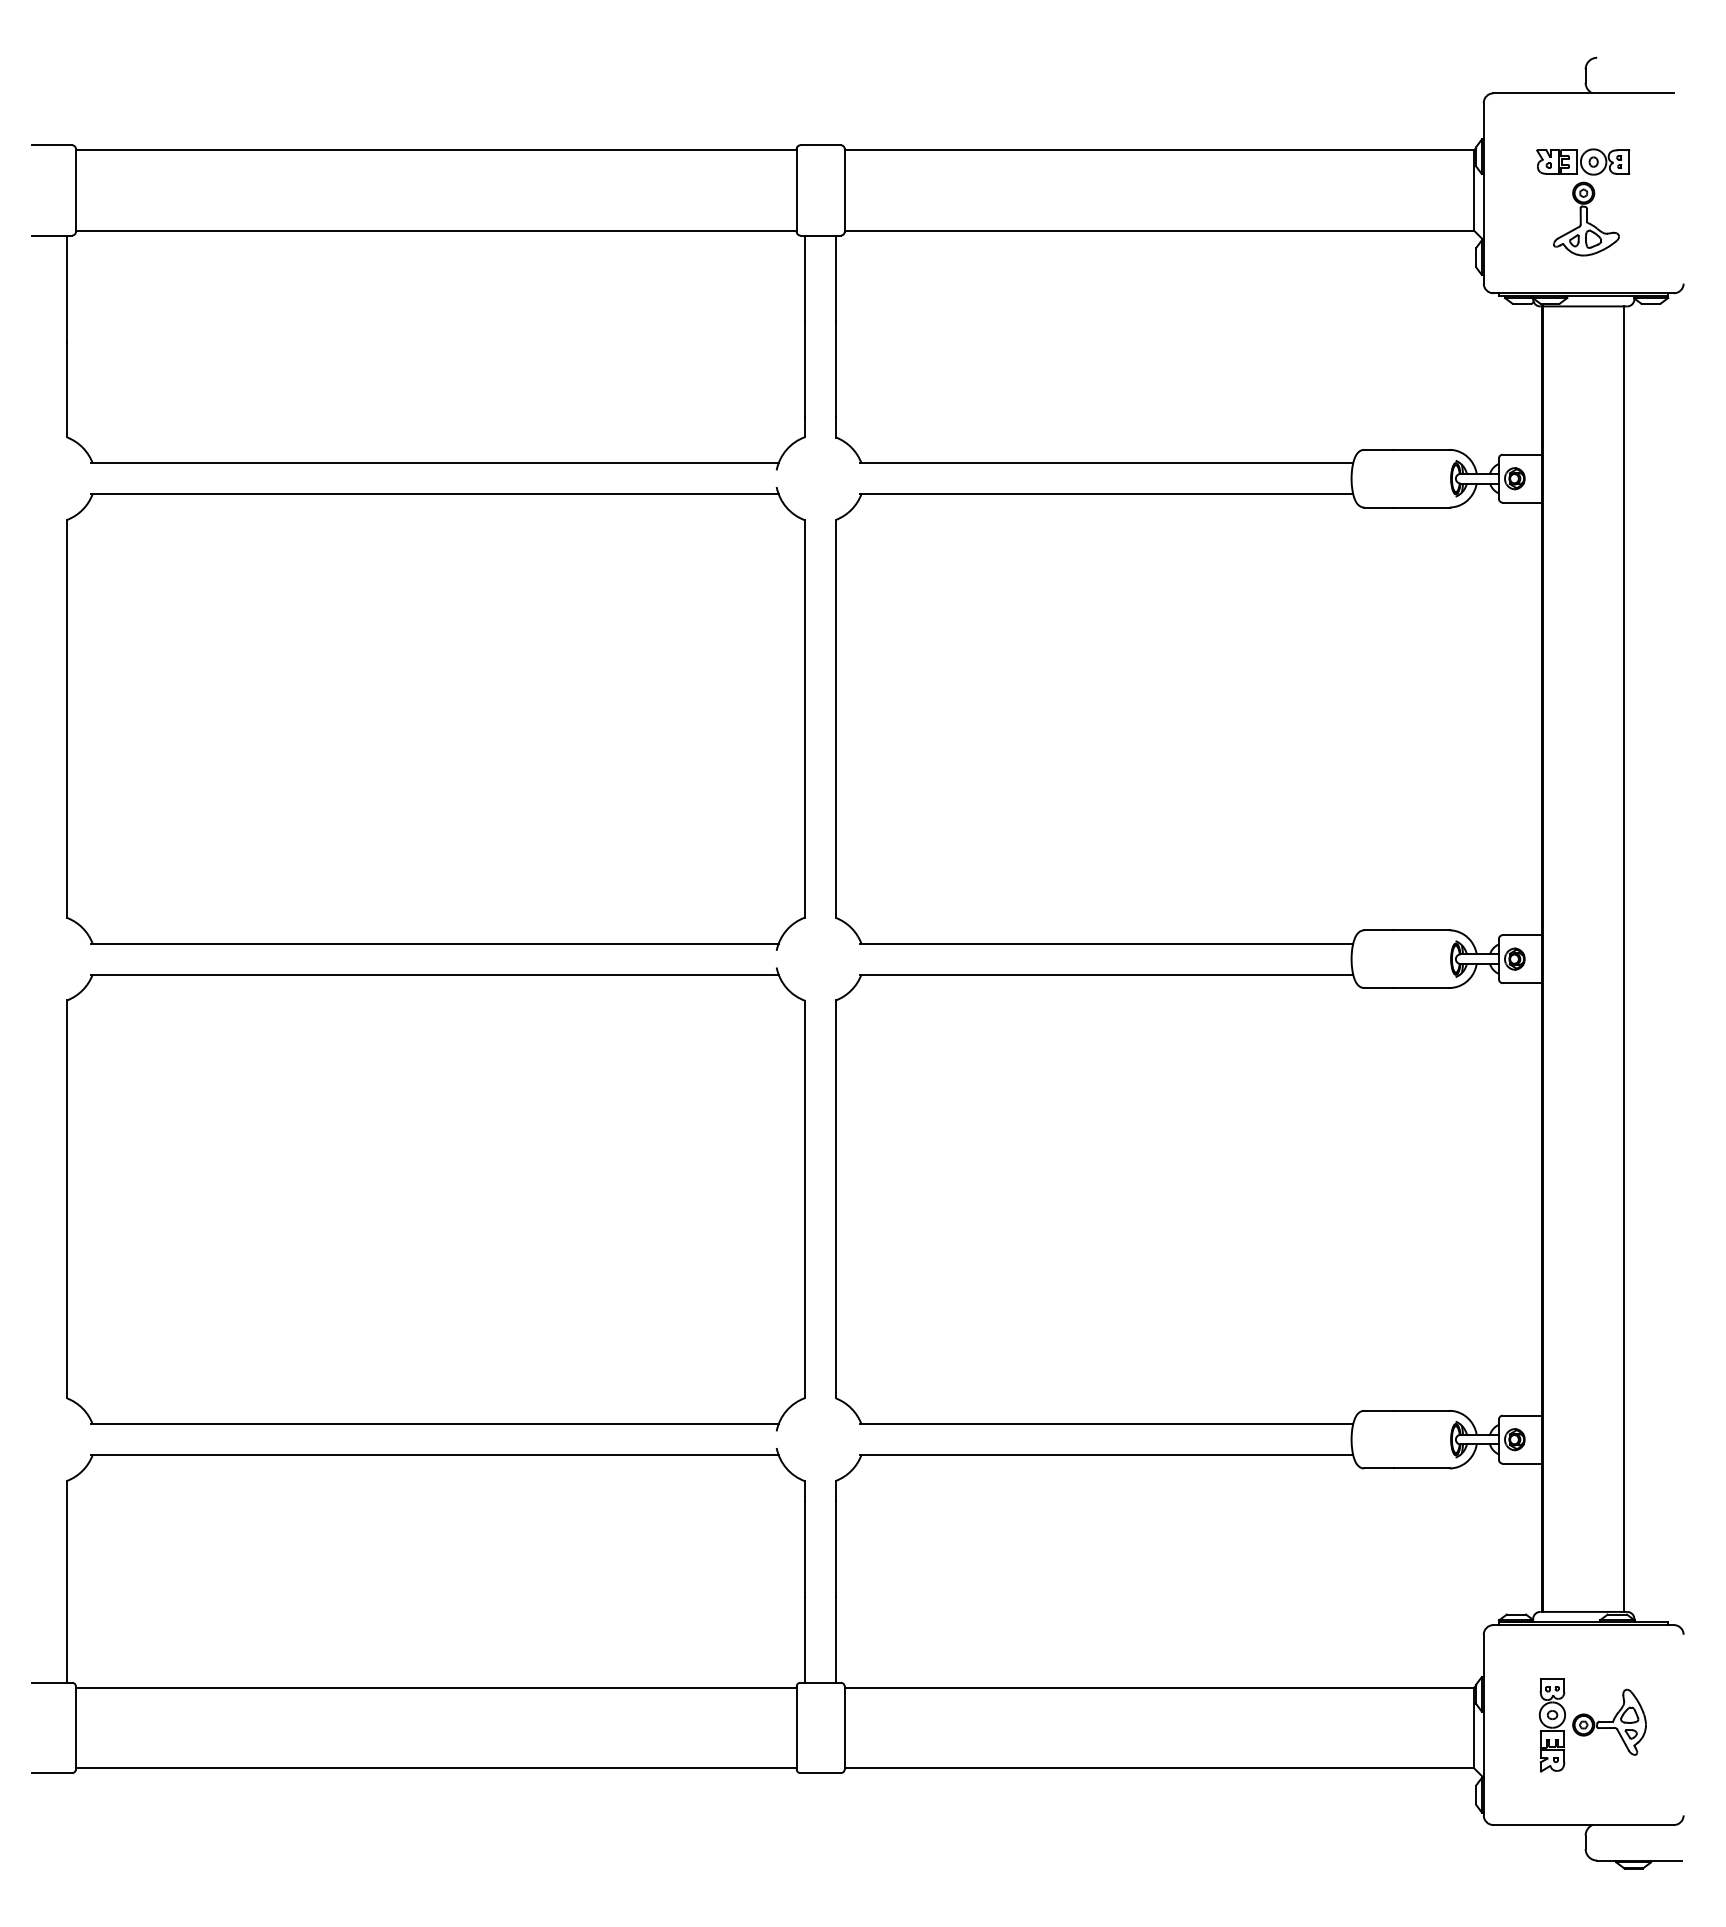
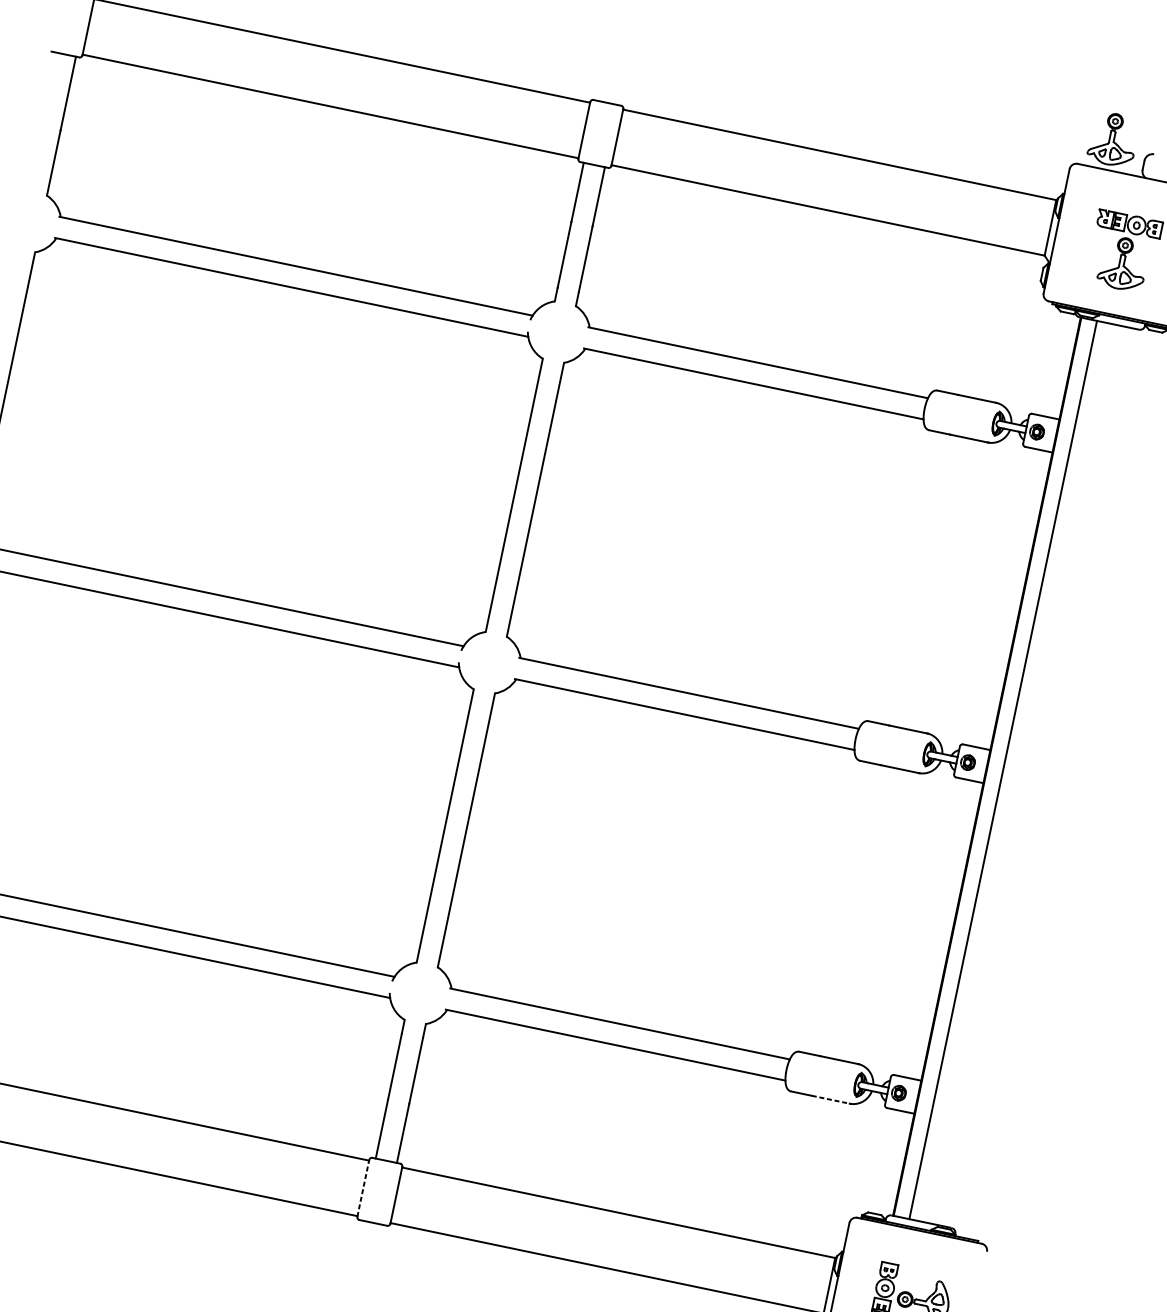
part: (1536, 48) -> (1113, 139), added
line: (1624, 958) -> (1003, 769), moved
line: (1421, 1468) -> (830, 1099), solid -> dashed
line: (796, 1727) -> (363, 1188), solid -> dashed

